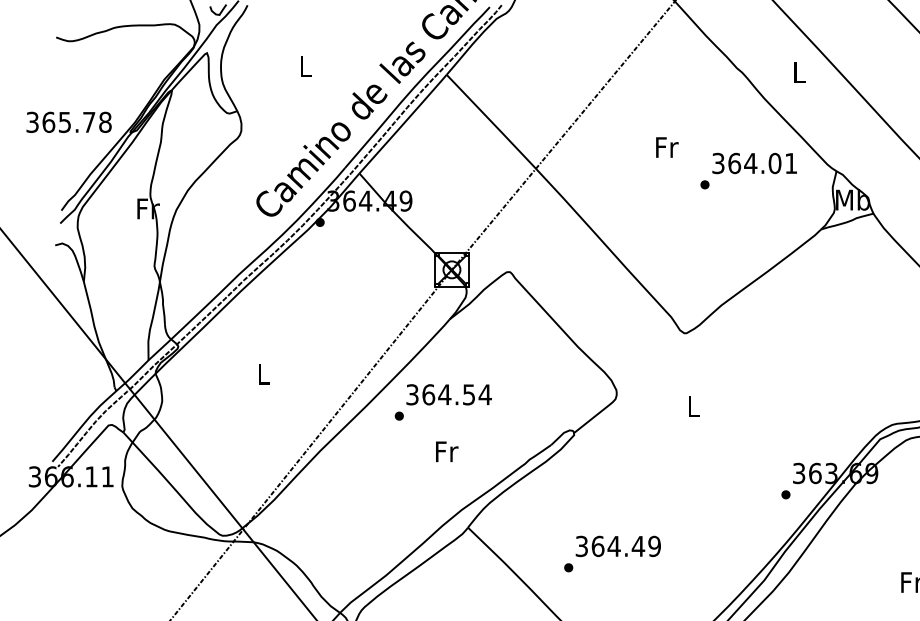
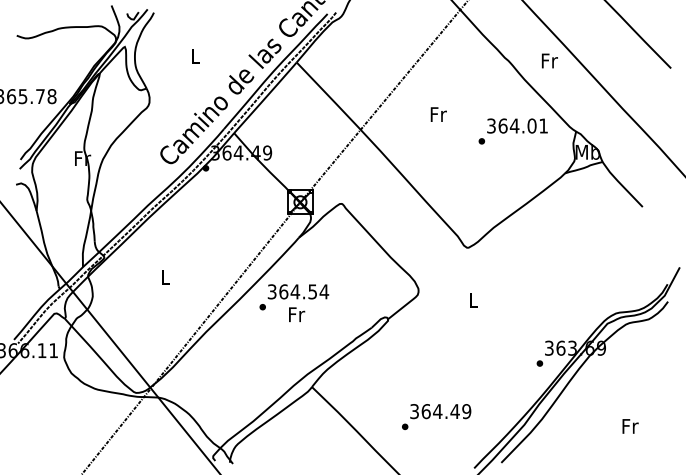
text: (799, 72) -> (549, 60), L -> Fr
text: (666, 147) -> (438, 114), moved
text: (447, 451) -> (297, 314), moved
text: (612, 553) -> (436, 416), moved

